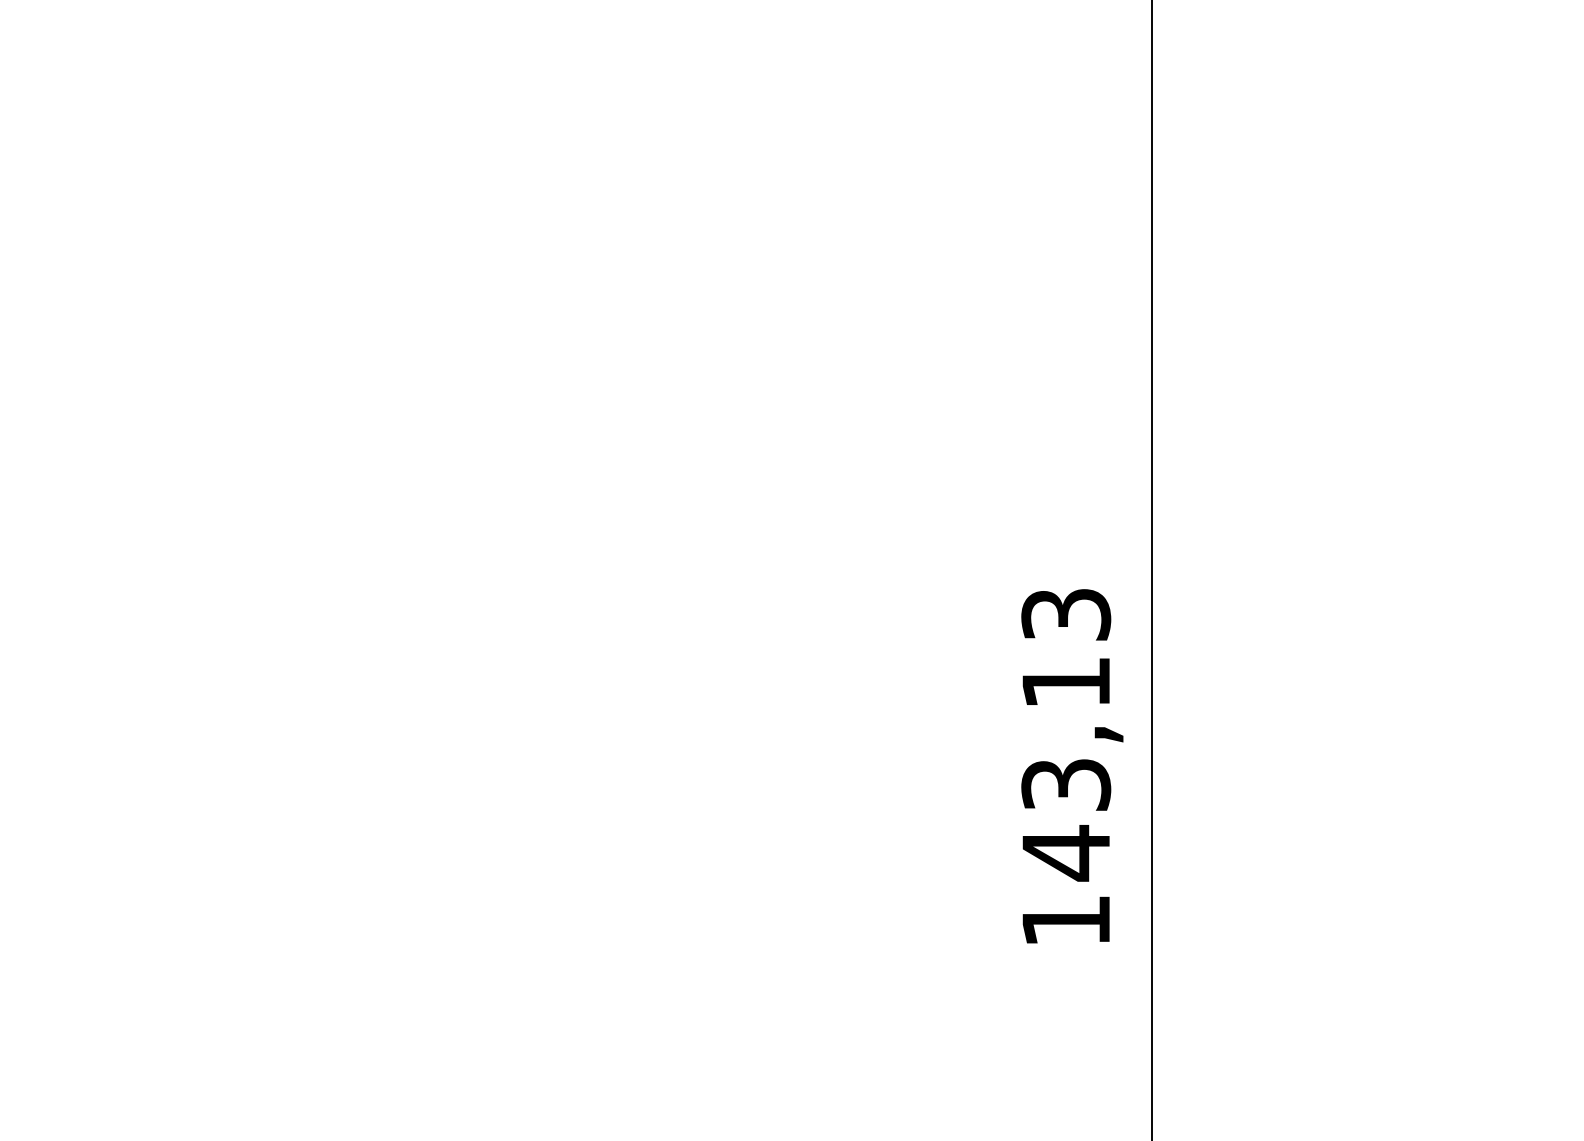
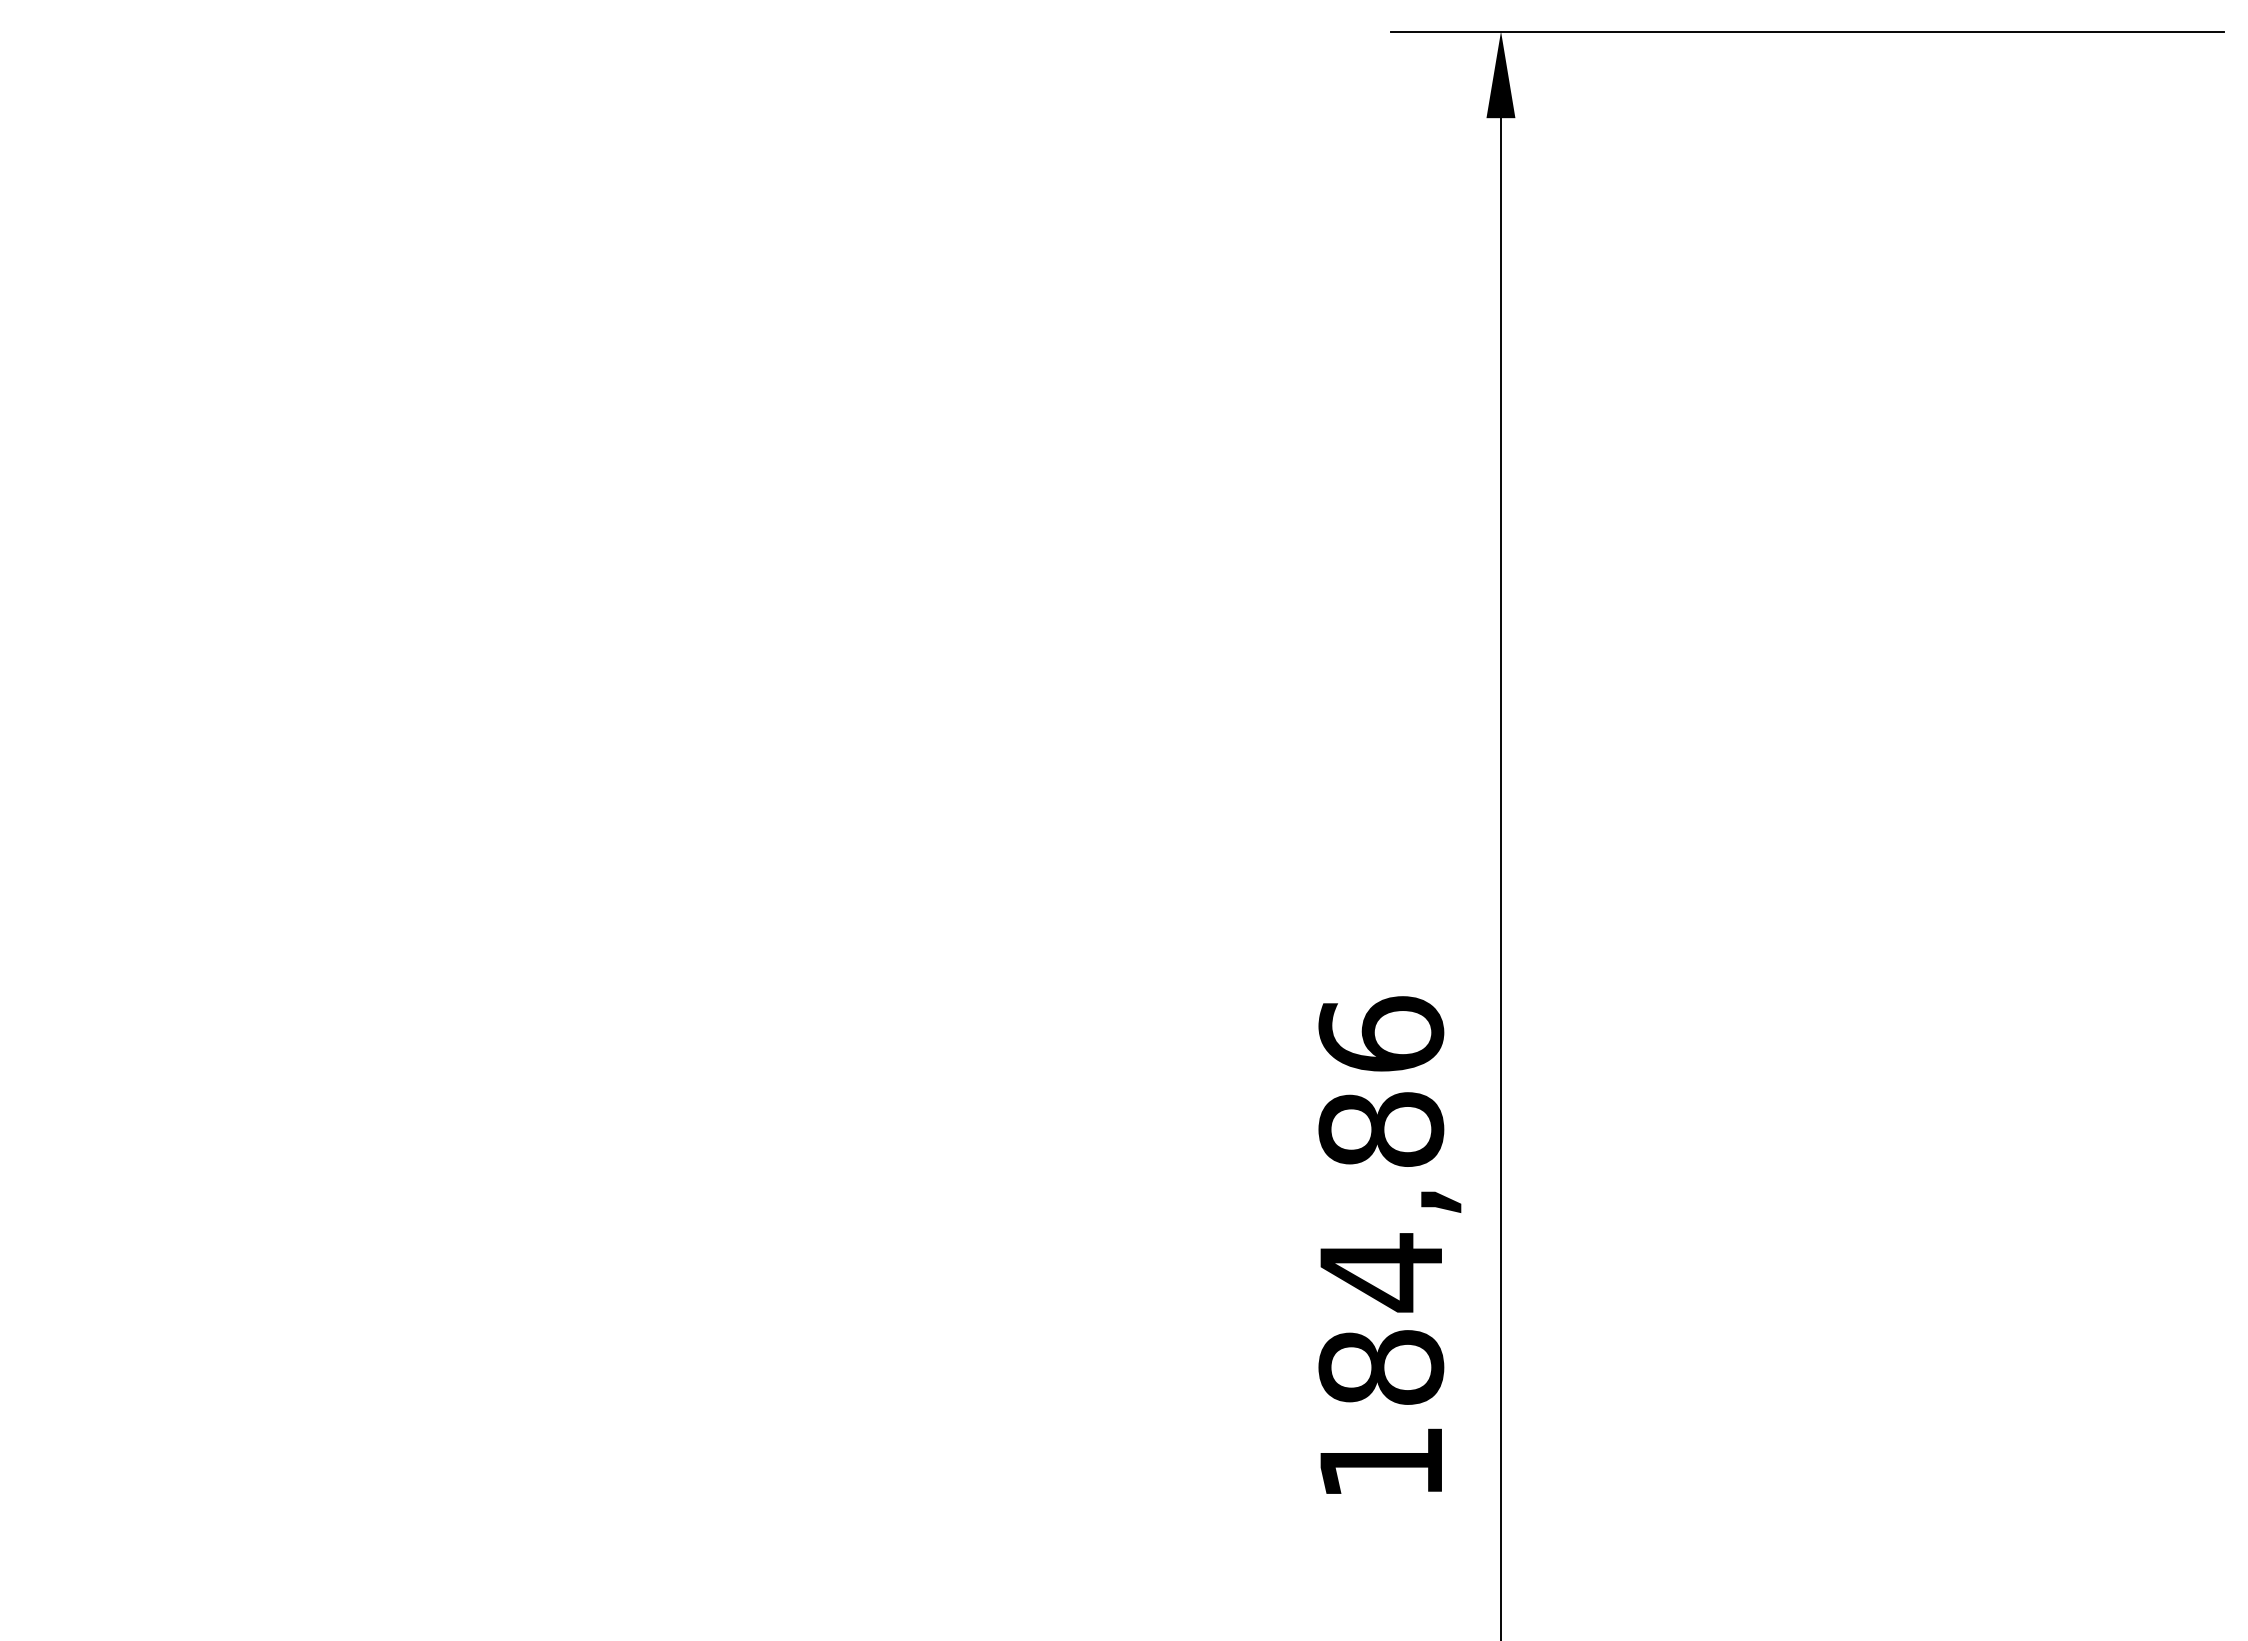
text: (1066, 734) -> (1381, 1201), 143,13 -> 184,86

